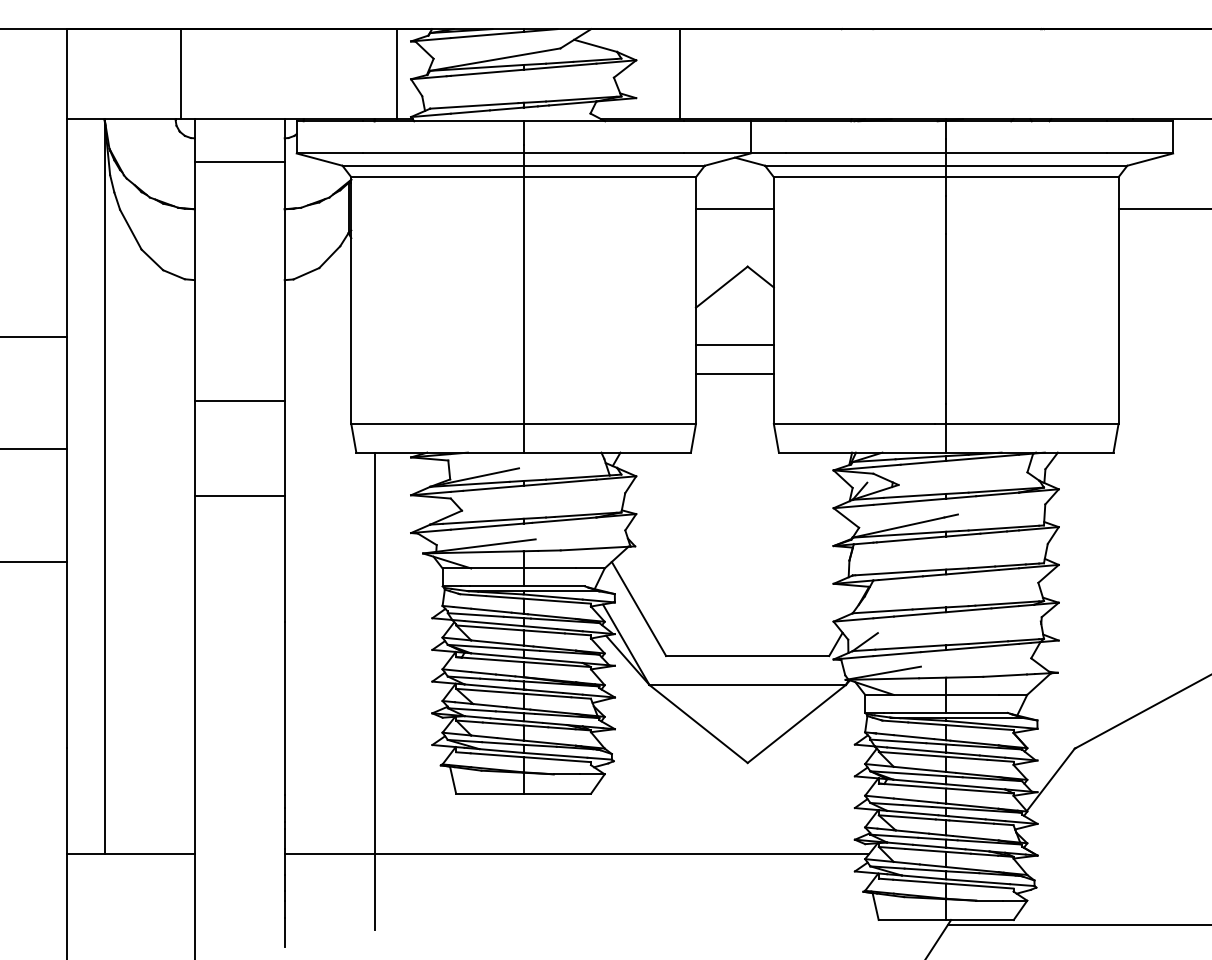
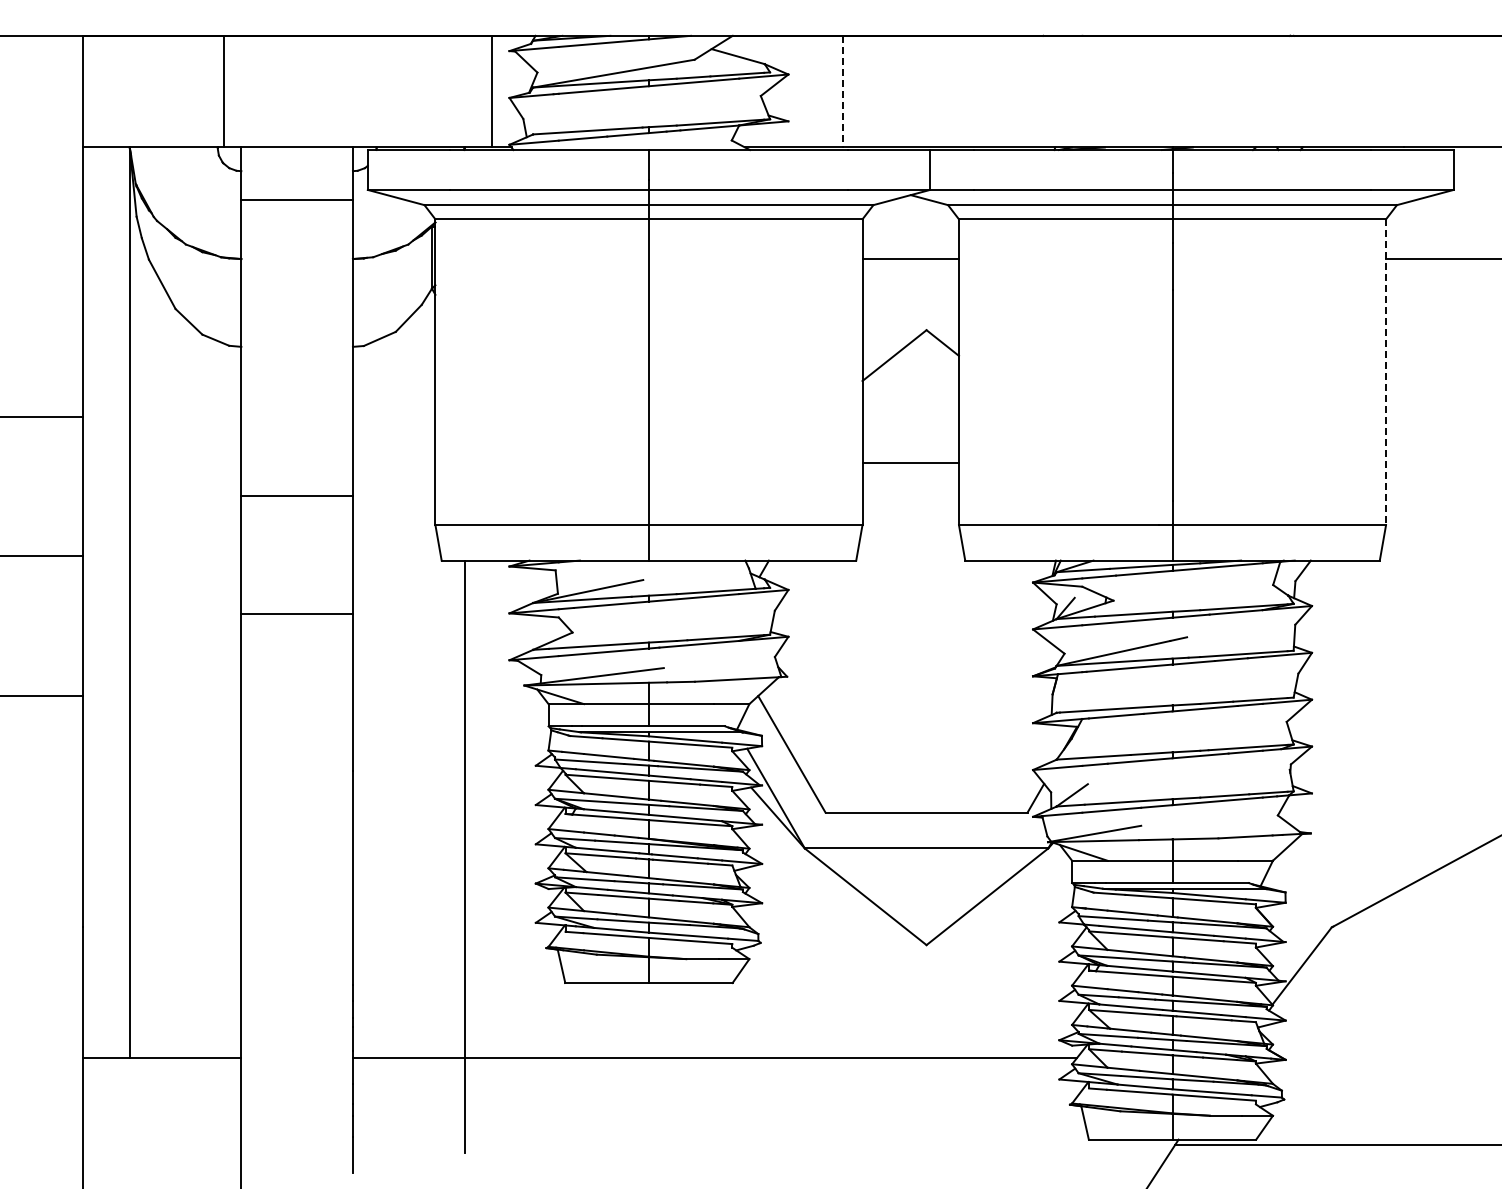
line: (680, 74) -> (843, 91), solid -> dashed
line: (1118, 300) -> (1386, 372), solid -> dashed
line: (734, 344) -> (910, 426), removed

